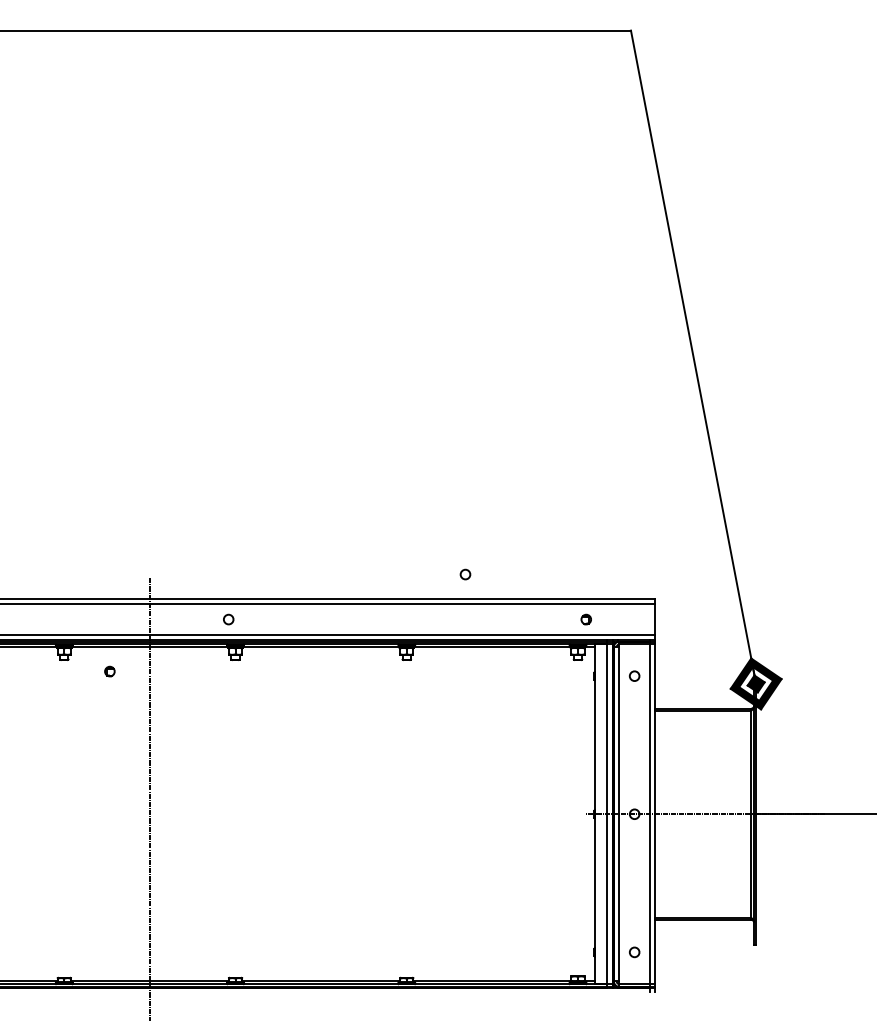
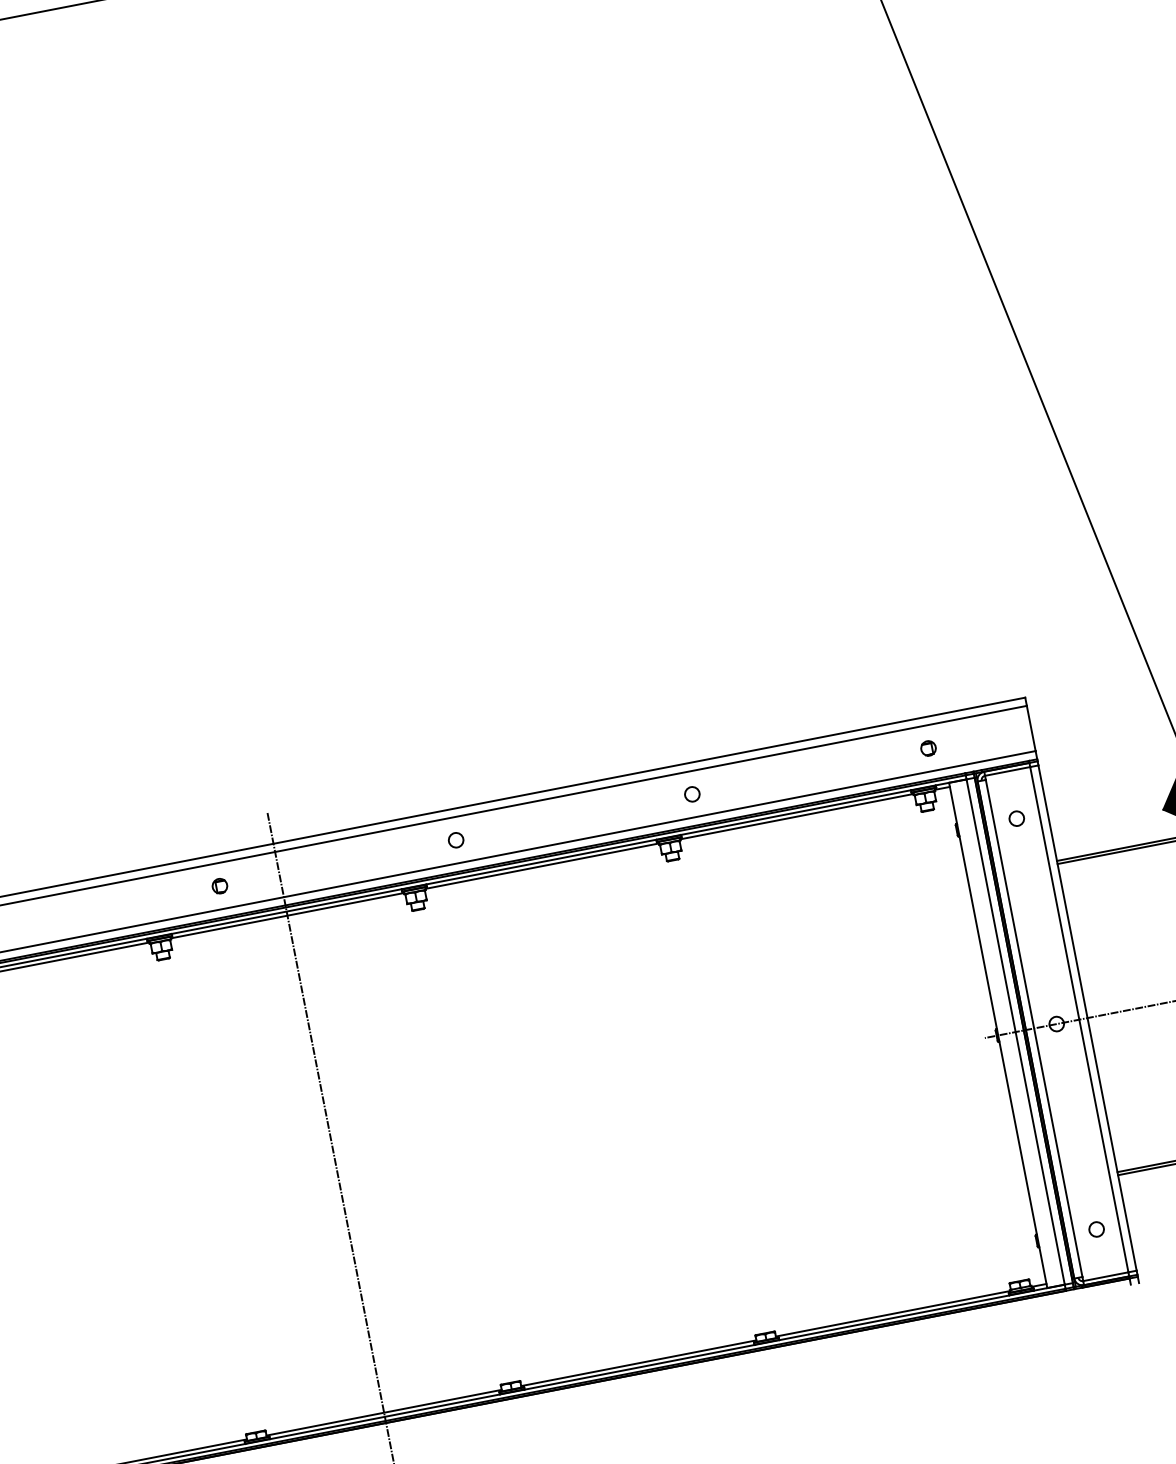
circle: (465, 574) -> (692, 794), moved
circle: (228, 619) -> (455, 840), moved
part: (109, 671) -> (219, 886), moved

